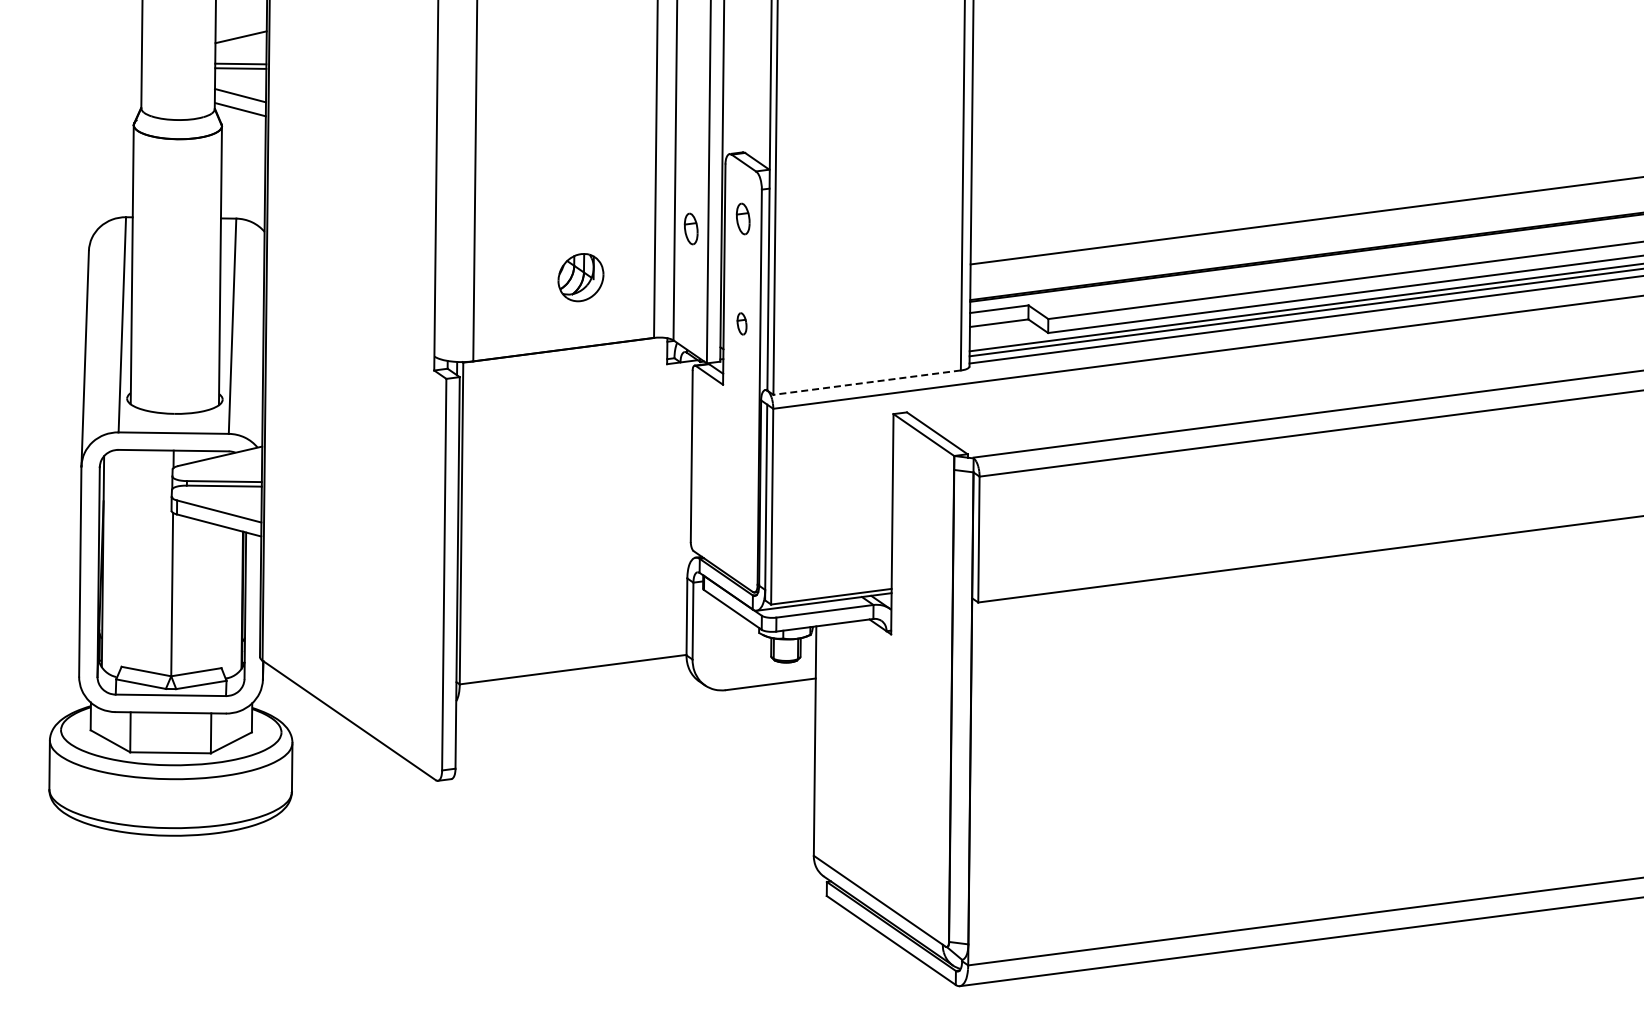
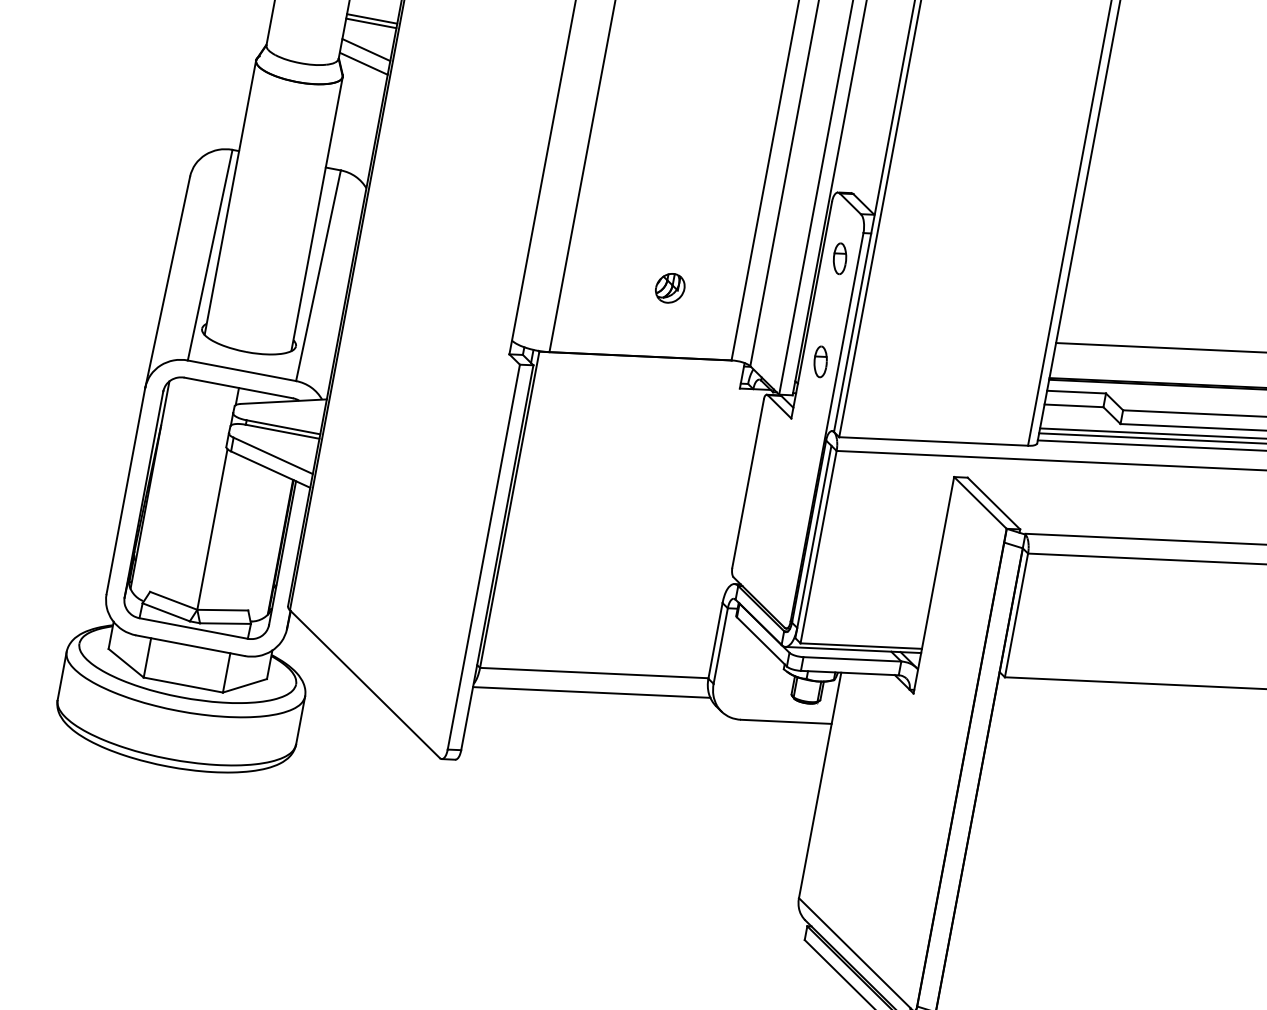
part: (690, 228) -> (786, 258), removed
part: (581, 277) -> (670, 288), size x0.62
part: (741, 323) -> (820, 361), size x1.43
line: (867, 382) -> (934, 441), dashed -> solid
line: (573, 688) -> (591, 691), added

